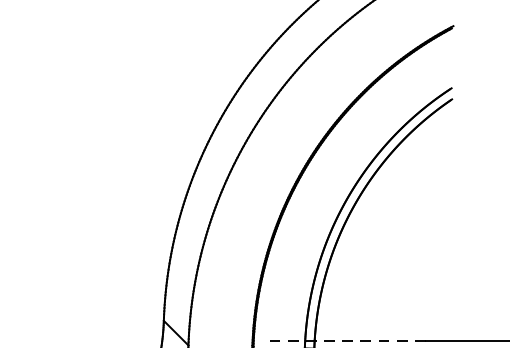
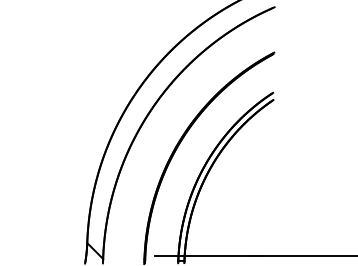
line: (346, 340) -> (205, 255), dashed -> solid

